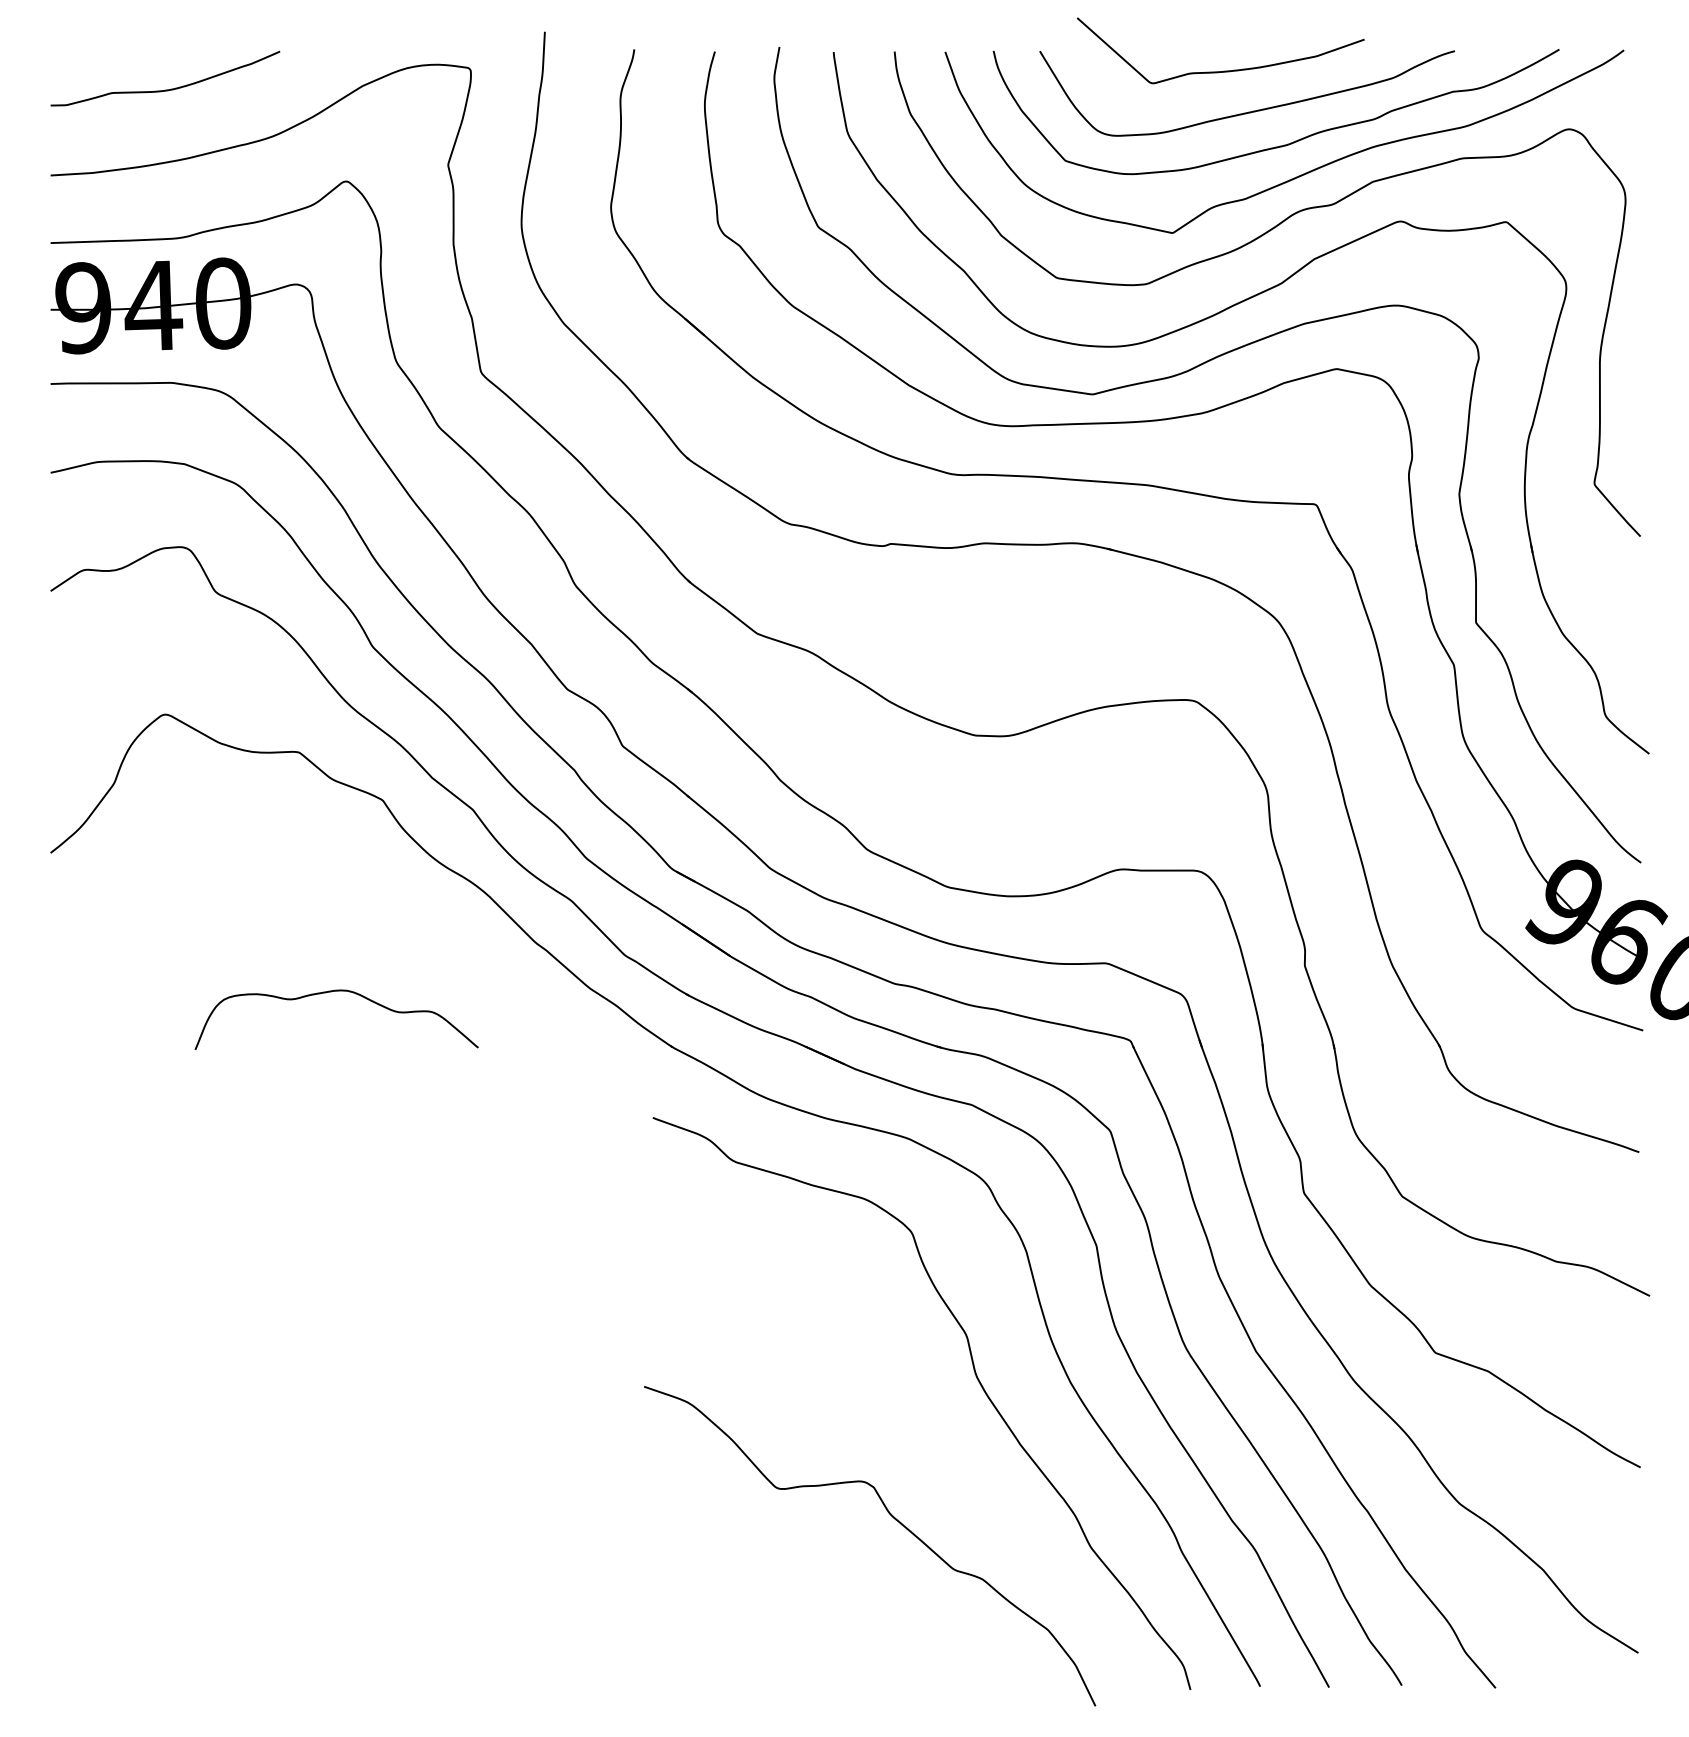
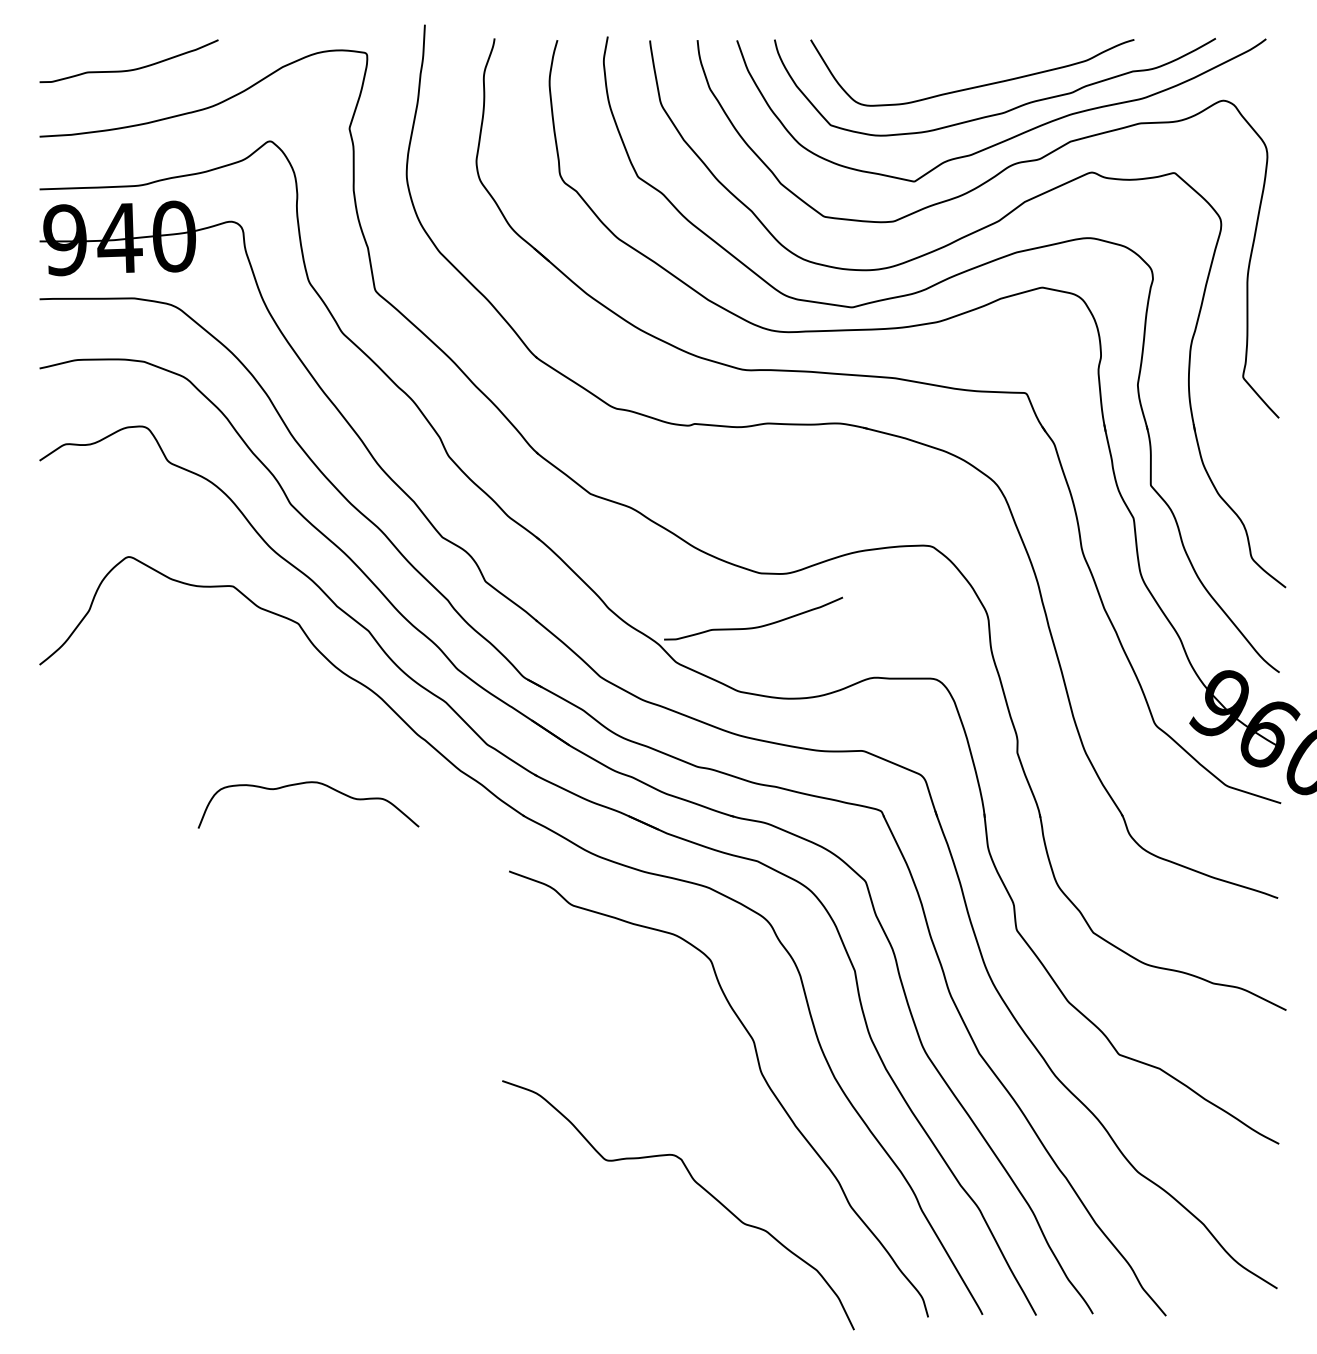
curve: (1223, 70) -> (953, 54), removed
curve: (966, 804) -> (753, 627), added
curve: (331, 992) -> (304, 783), moved

